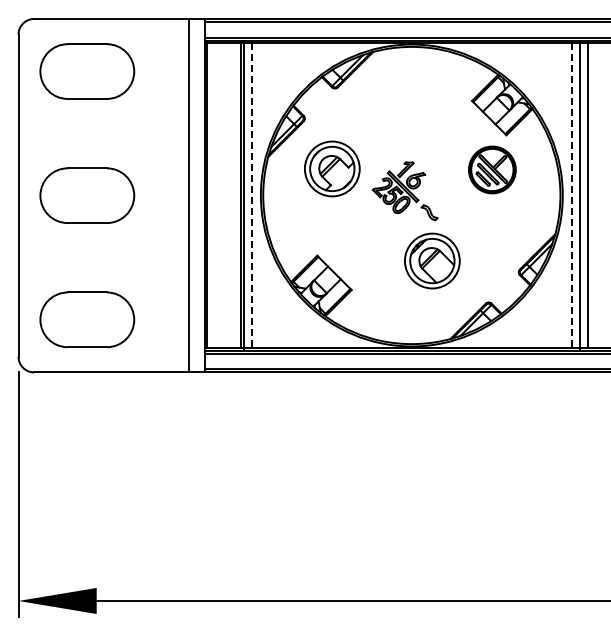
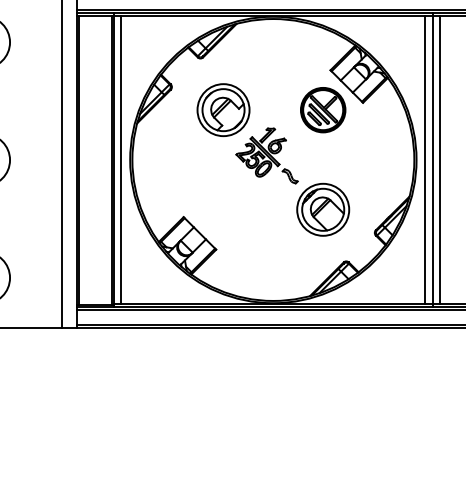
part: (332, 168) -> (223, 109), moved
part: (492, 169) -> (323, 109), moved
line: (251, 196) -> (121, 160), dashed -> solid
line: (572, 196) -> (425, 160), dashed -> solid
part: (432, 260) -> (323, 209), moved

